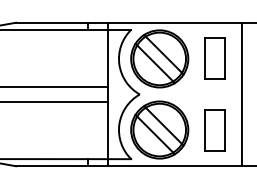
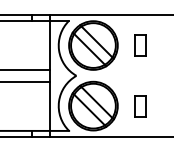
part: (214, 58) -> (140, 45), size x0.6
line: (241, 94) -> (163, 75), removed
part: (214, 130) -> (140, 106), size x0.6

